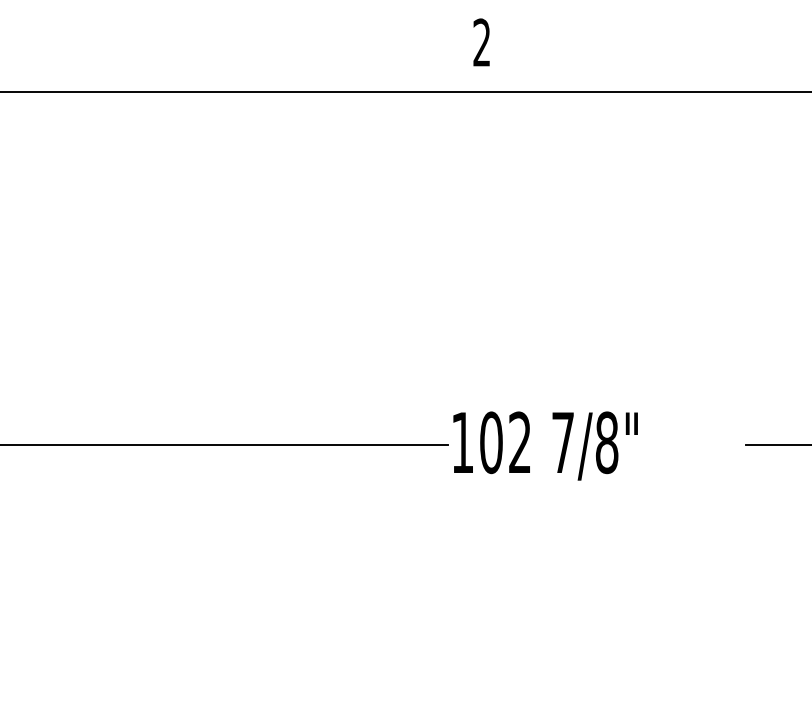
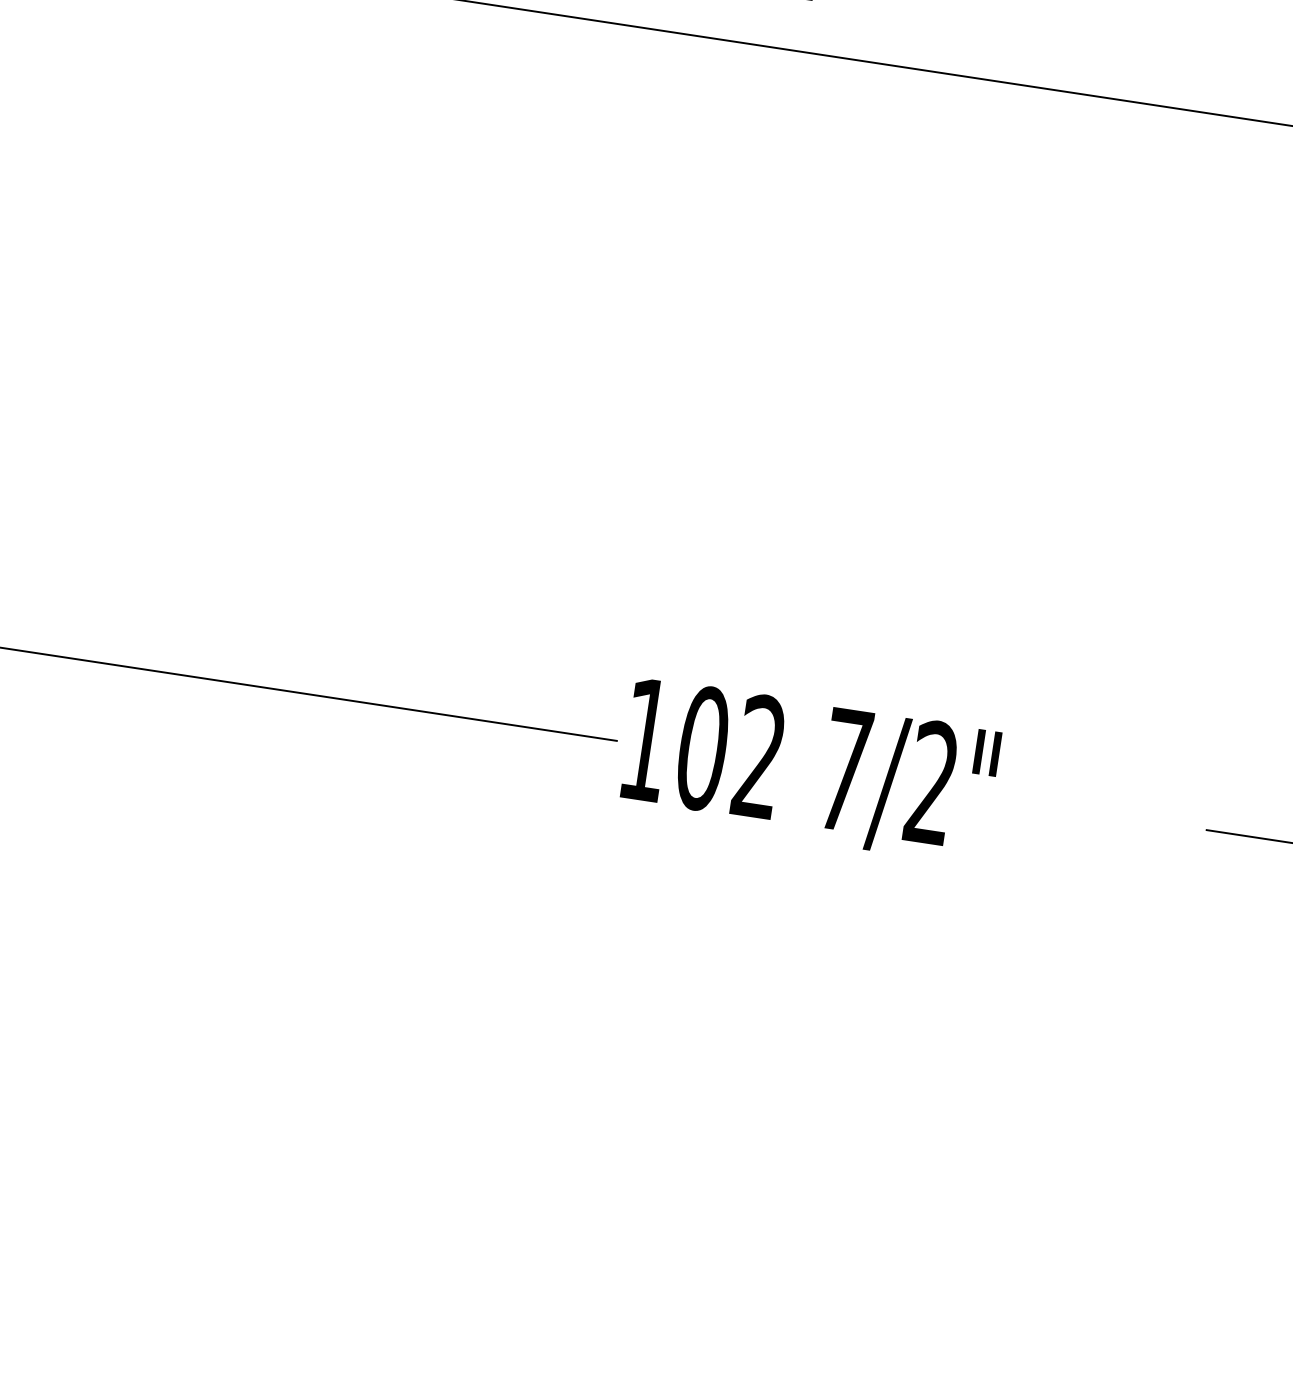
text: (607, 442) -> (933, 782), 7/8" -> 7/2"

